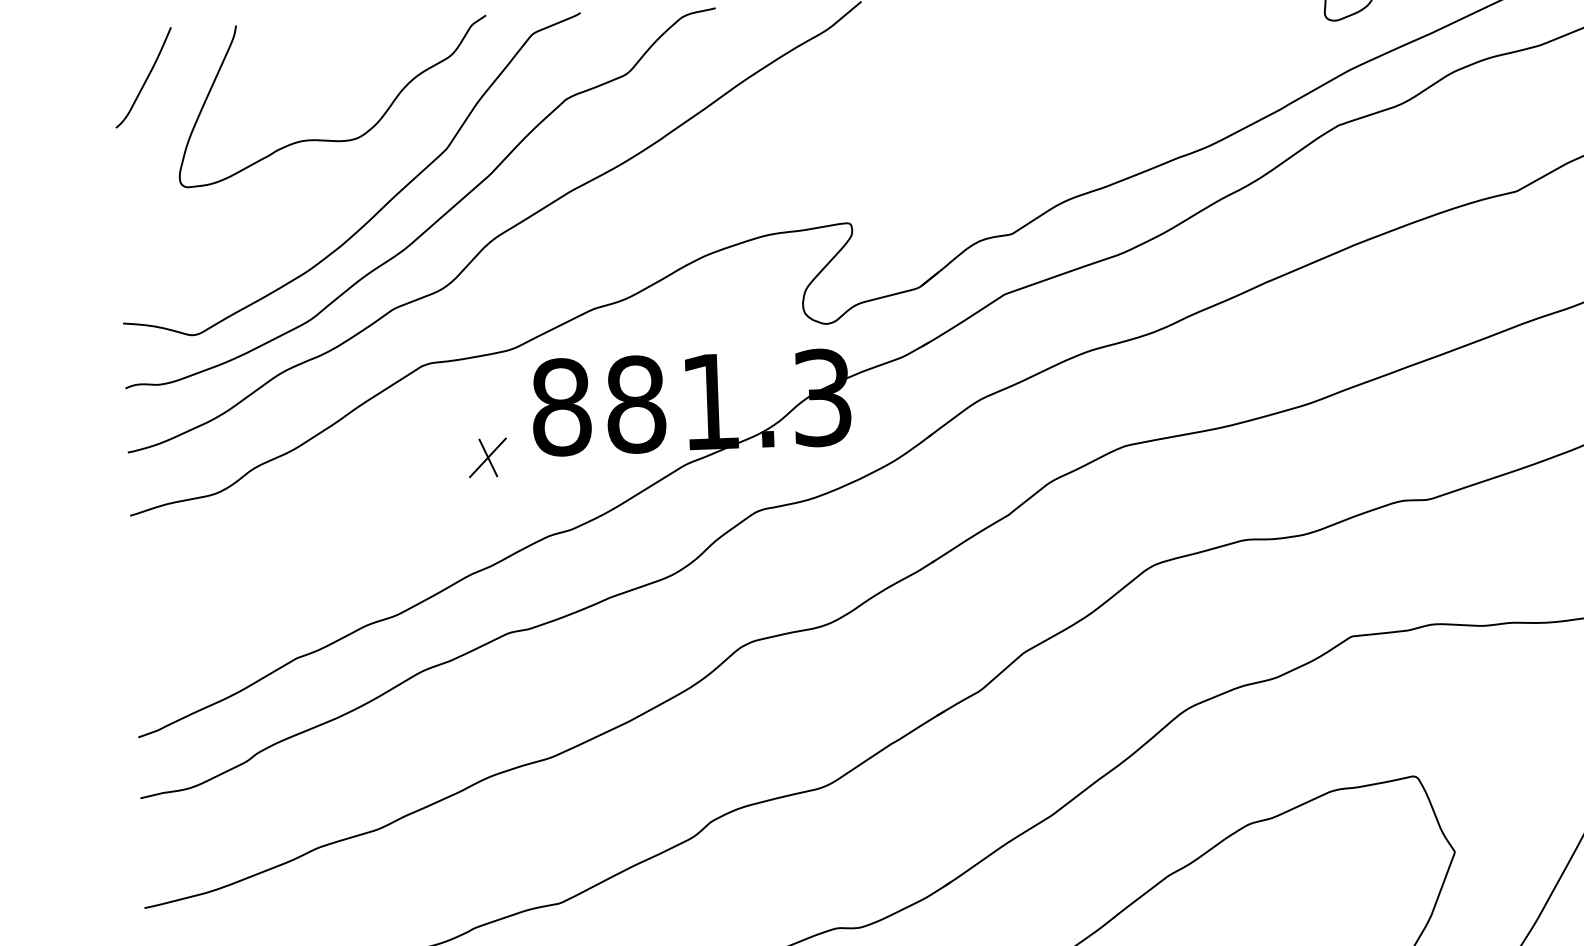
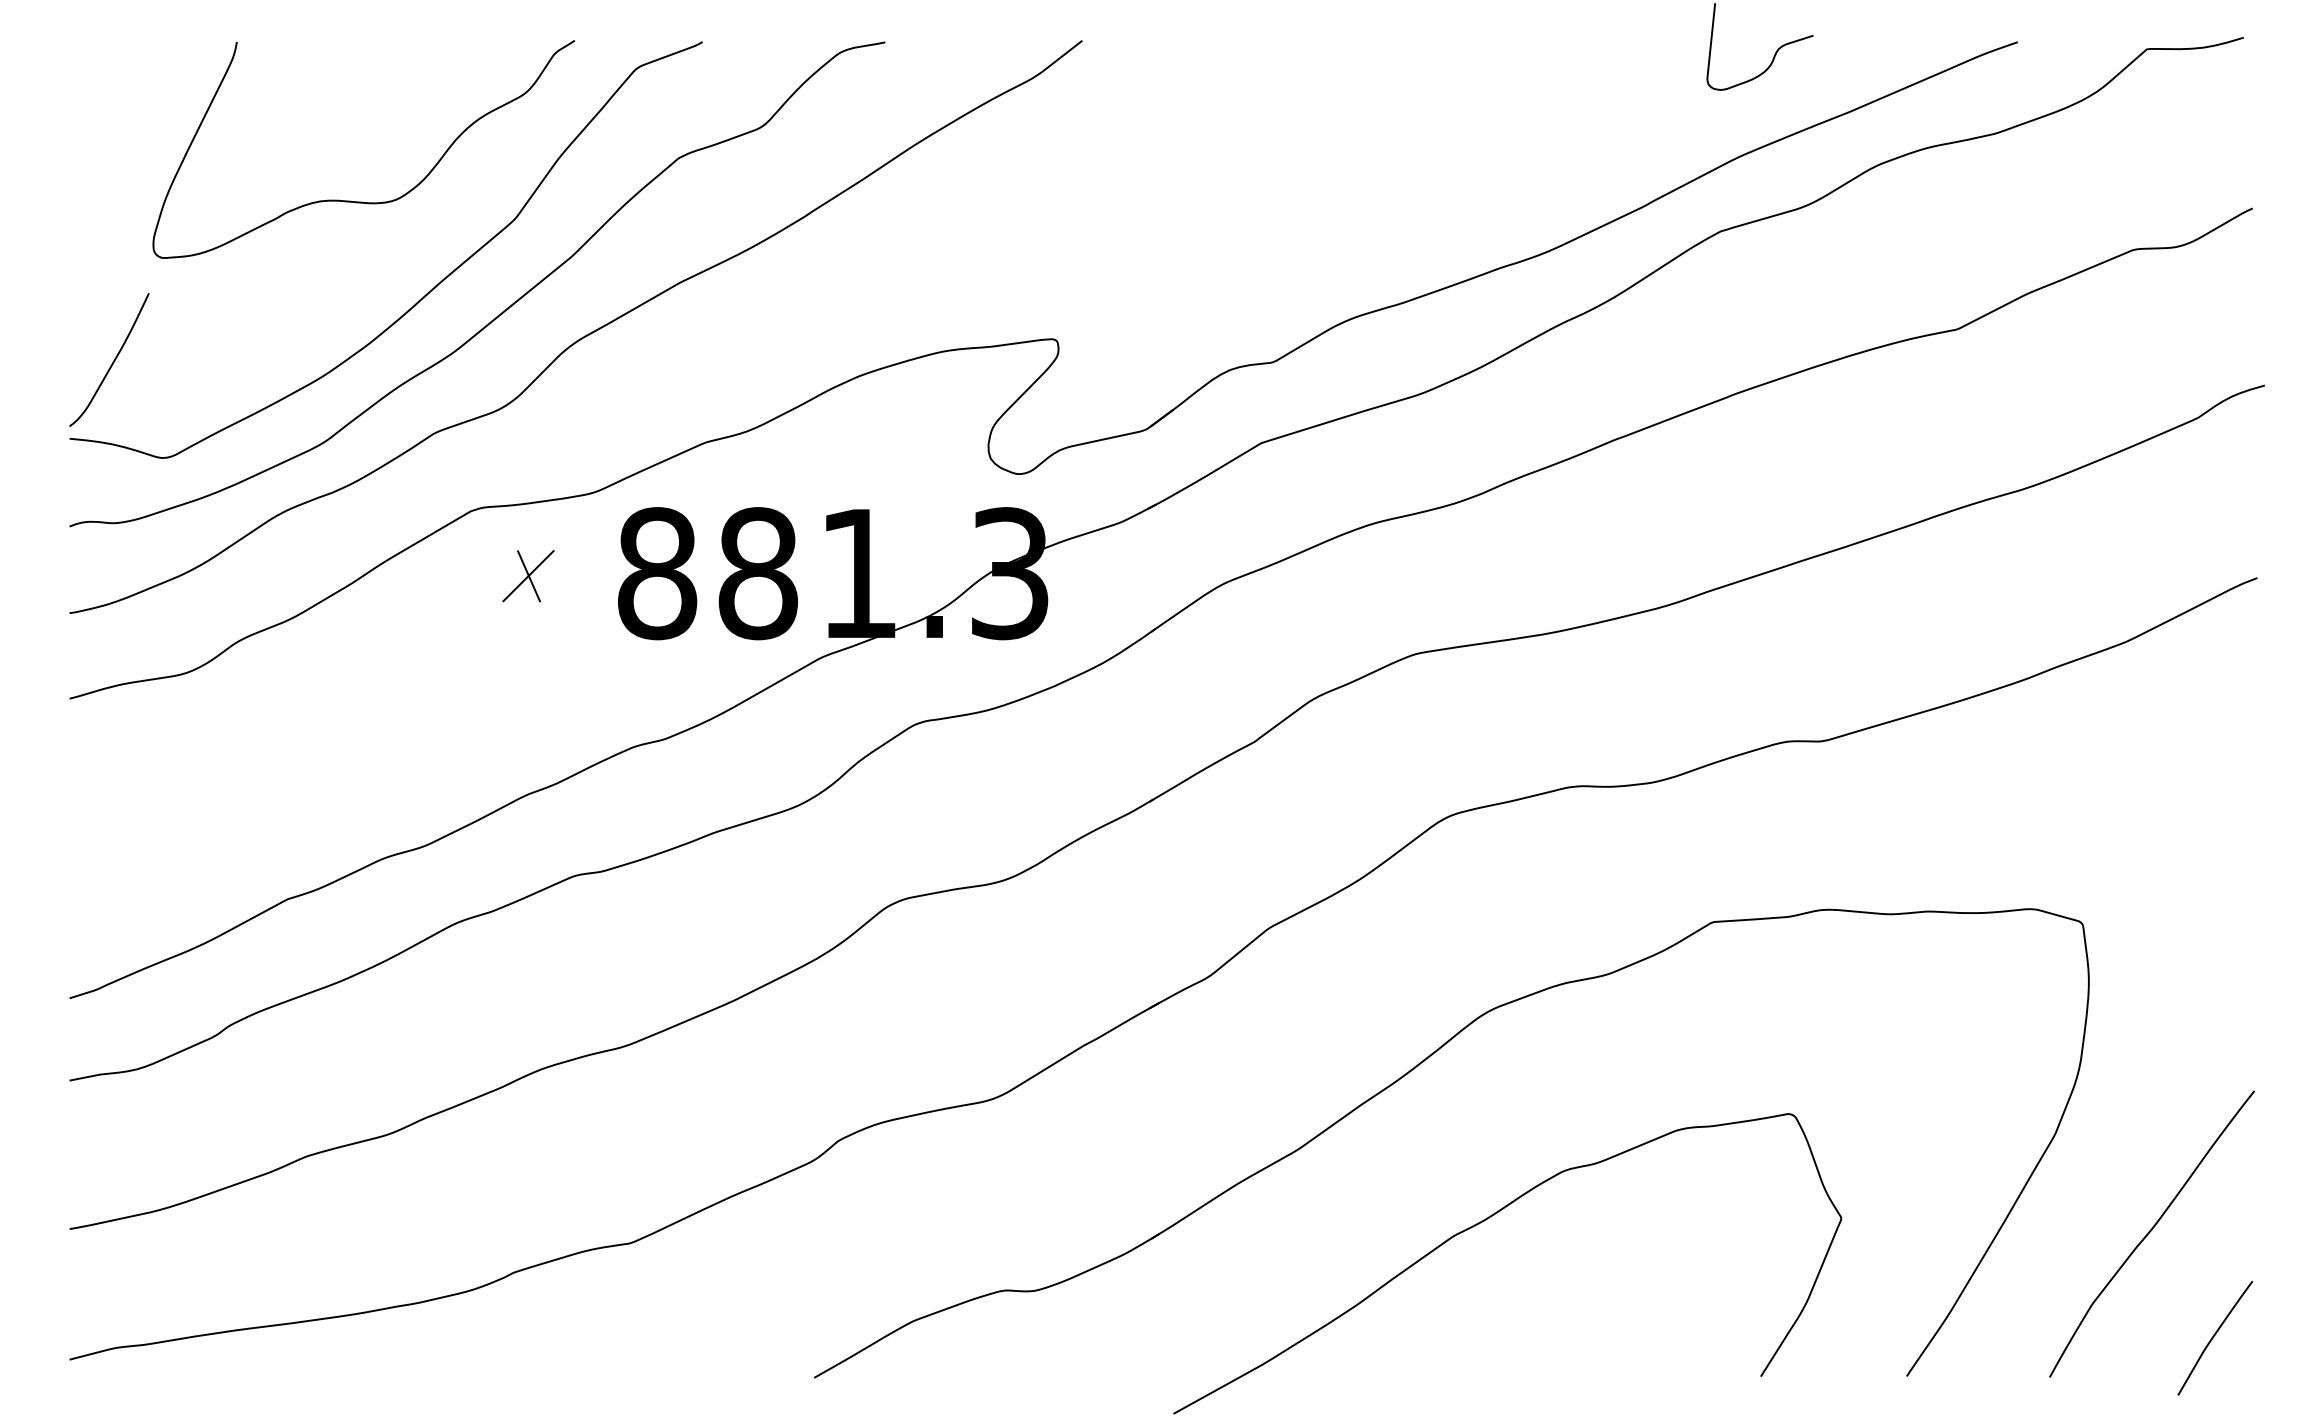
curve: (146, 78) -> (113, 360), moved
part: (487, 458) -> (528, 576), moved

